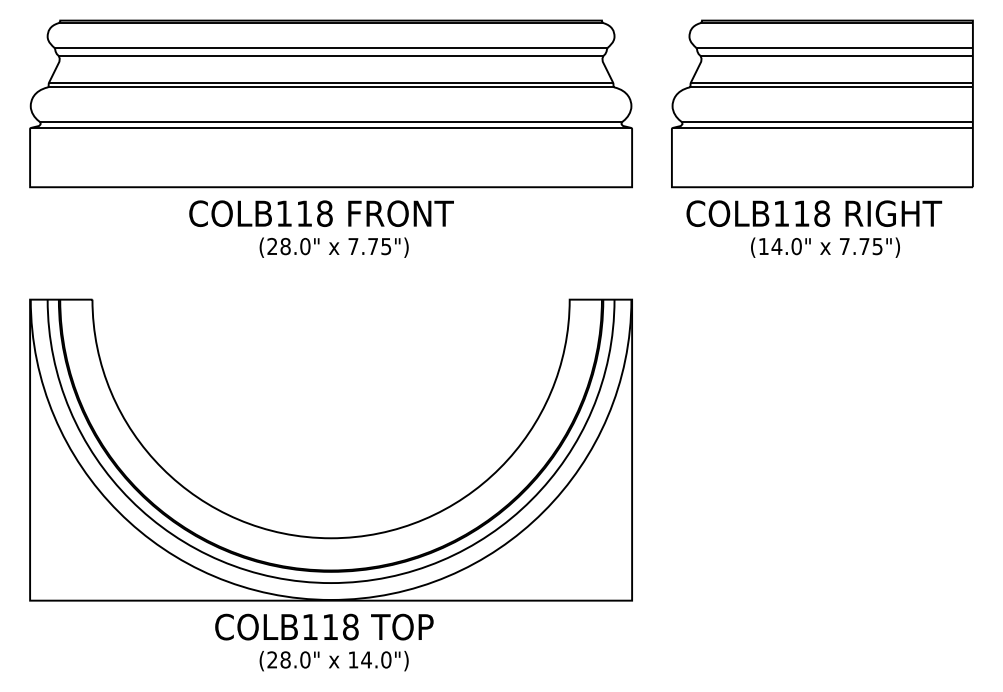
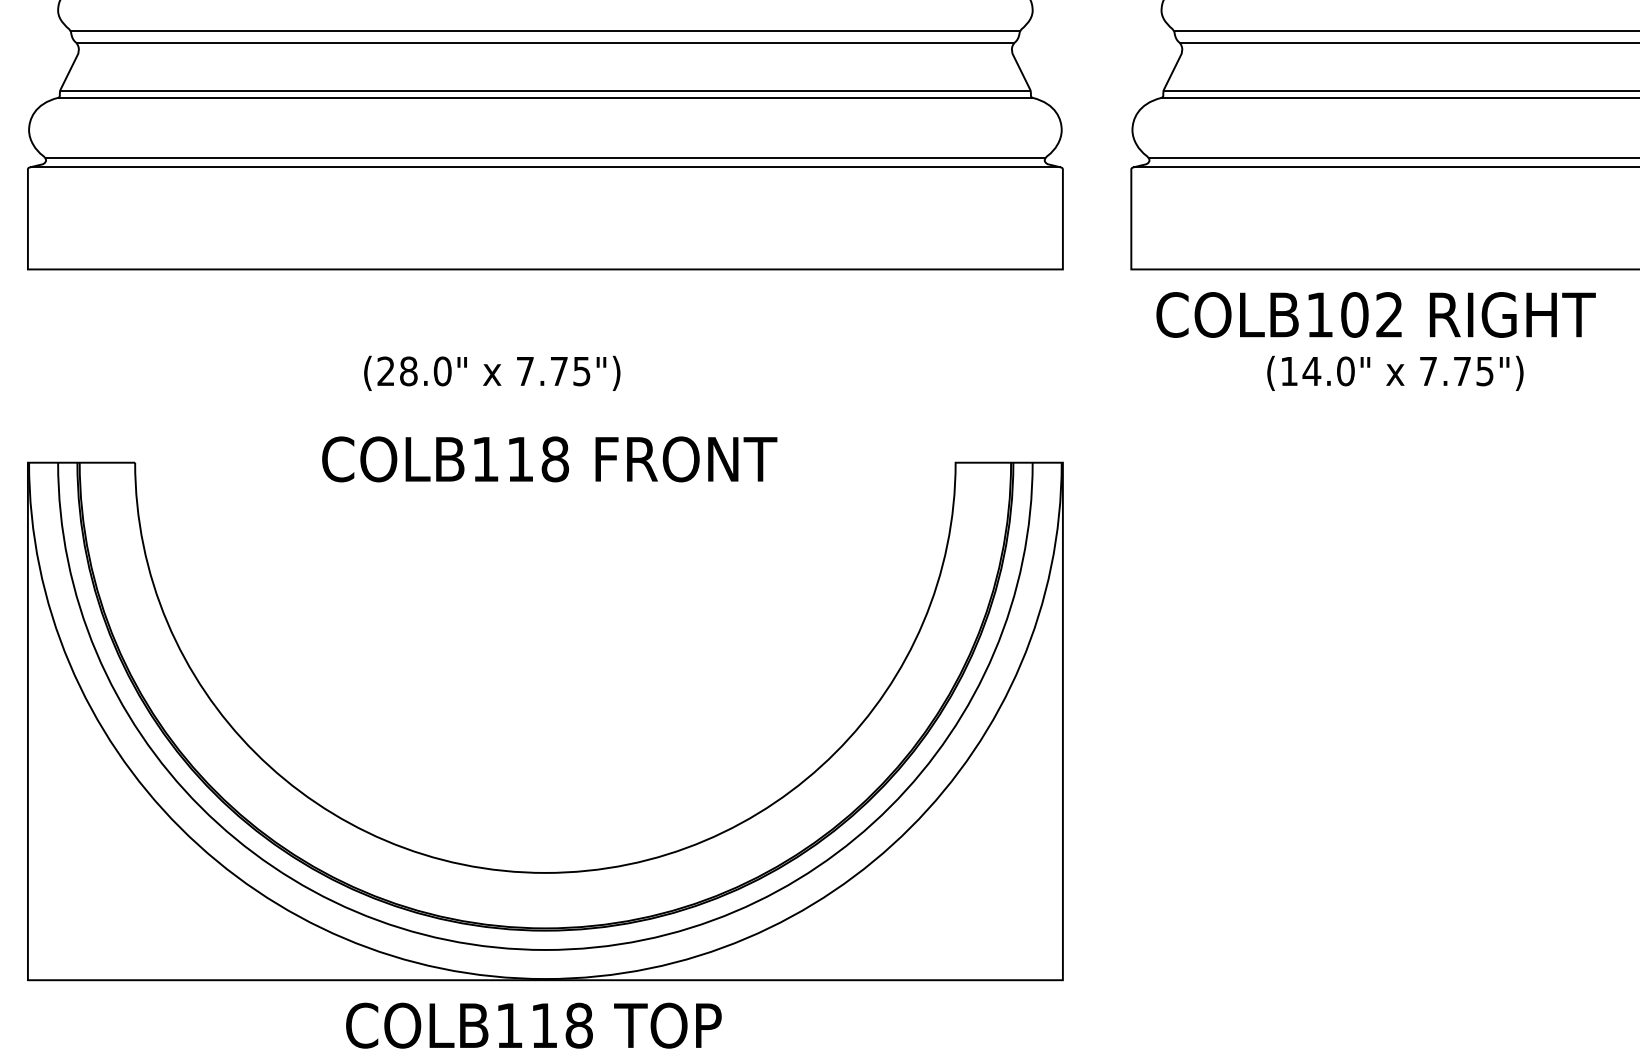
text: (321, 213) -> (549, 459), moved
text: (812, 213) -> (1373, 314), COLB118 -> COLB102
text: (333, 247) -> (491, 373), moved

